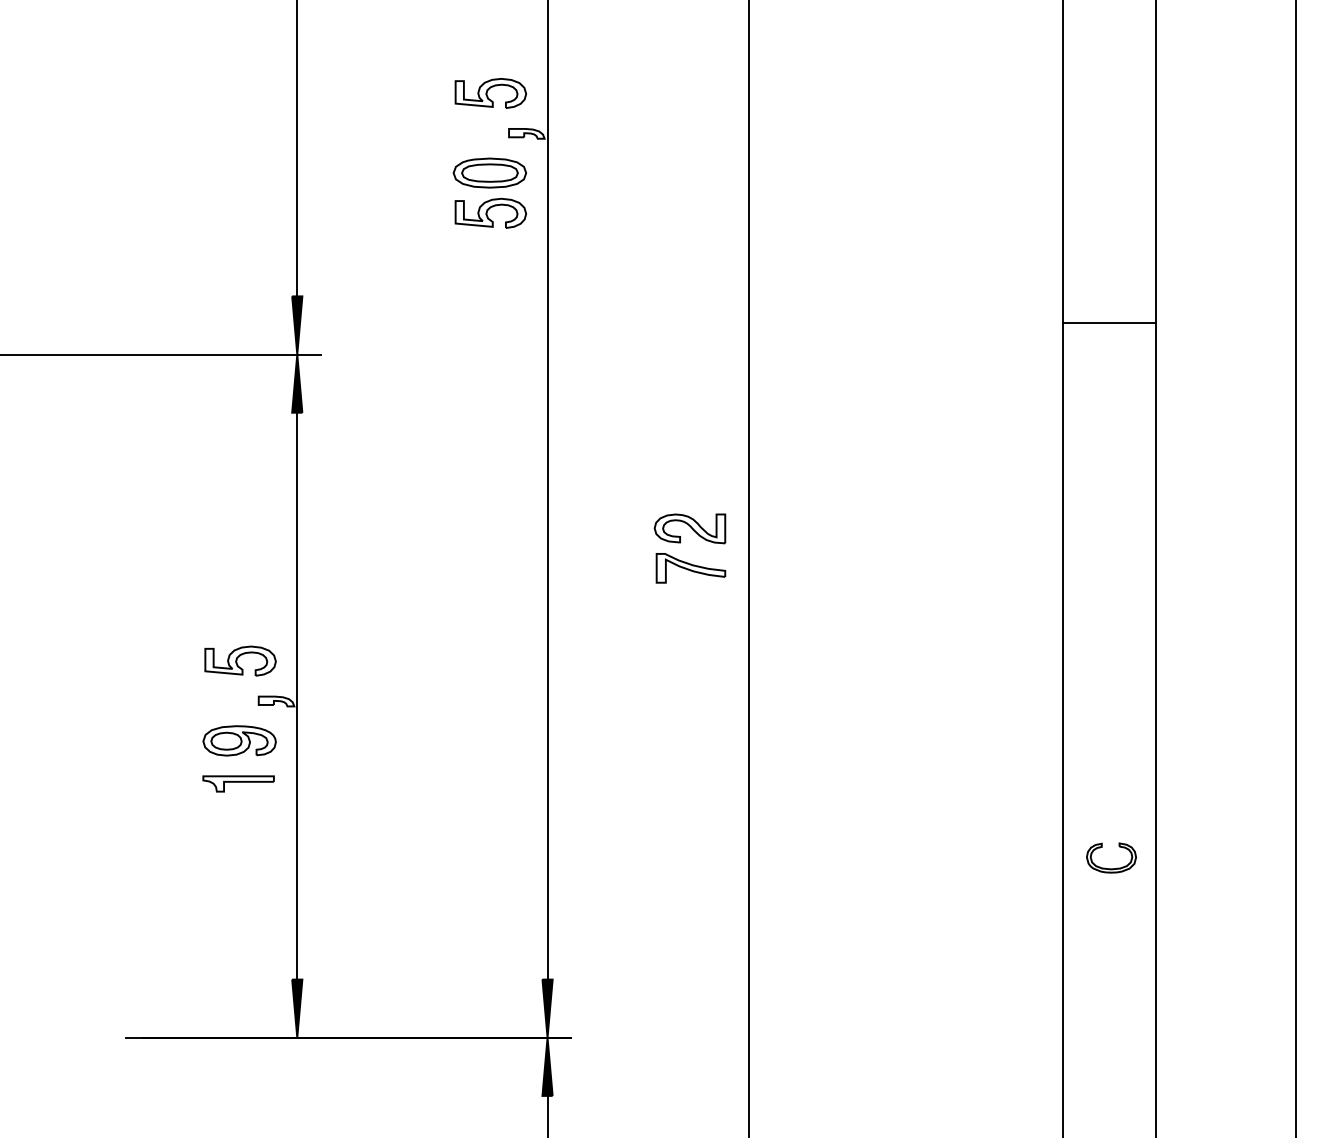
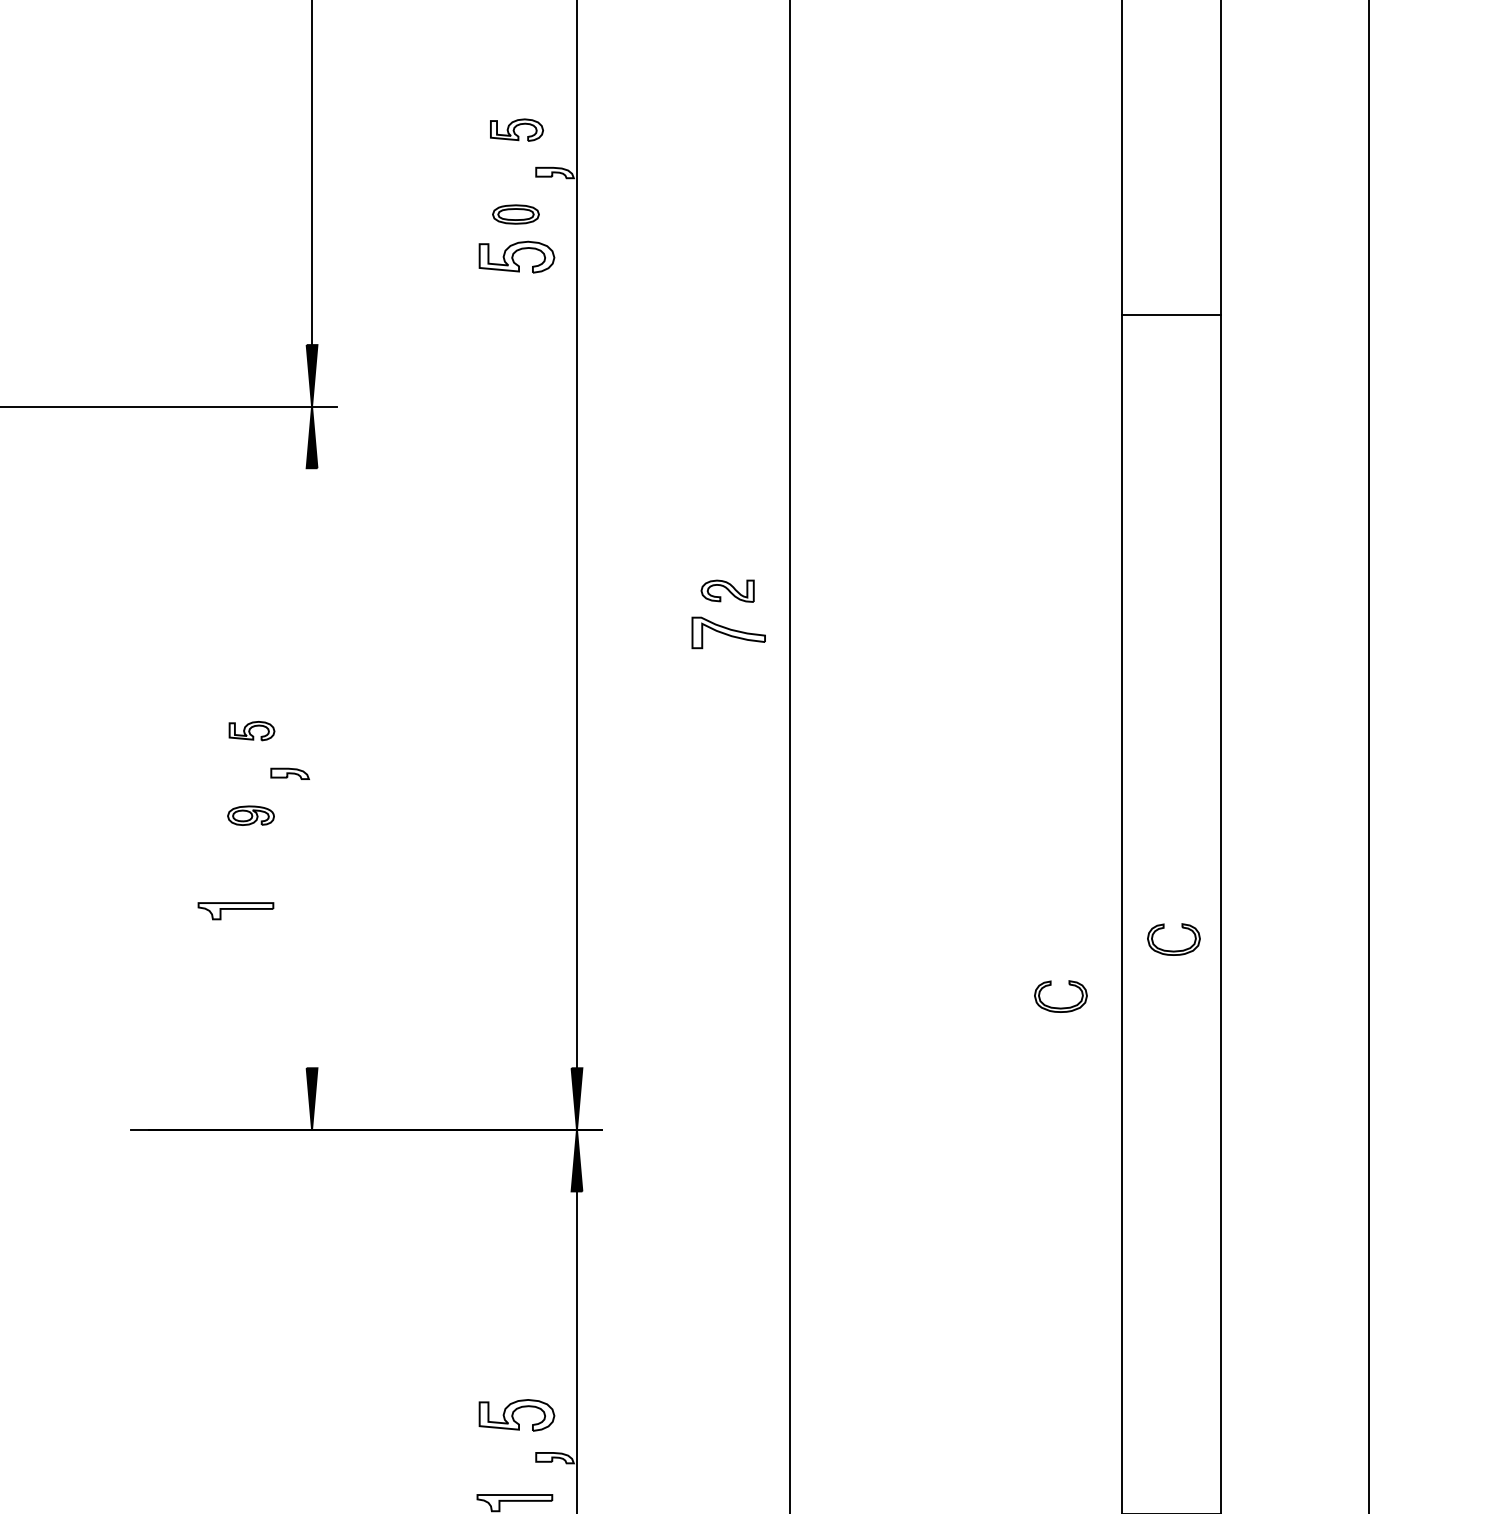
part: (490, 92) -> (516, 129), size x0.7
part: (489, 173) -> (515, 214), size x0.6
line: (1109, 322) -> (1171, 314), moved
part: (689, 529) -> (727, 591), size x0.7
part: (240, 660) -> (251, 730), size x0.6
line: (297, 696) -> (312, 768), removed
part: (239, 740) -> (250, 815), size x0.6
part: (238, 784) -> (235, 911), moved
part: (1004, 922) -> (1060, 1007), added

